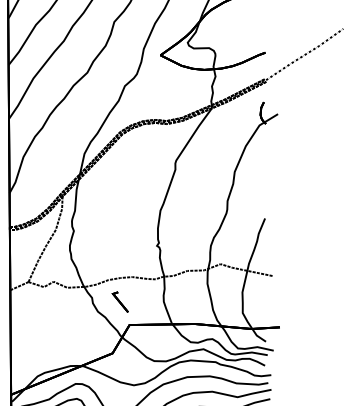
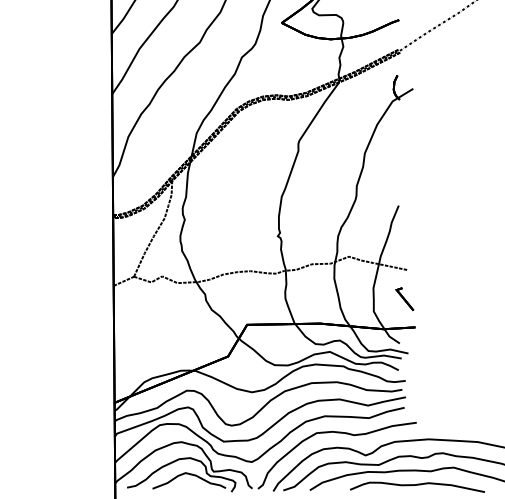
part: (120, 302) -> (404, 299), moved

